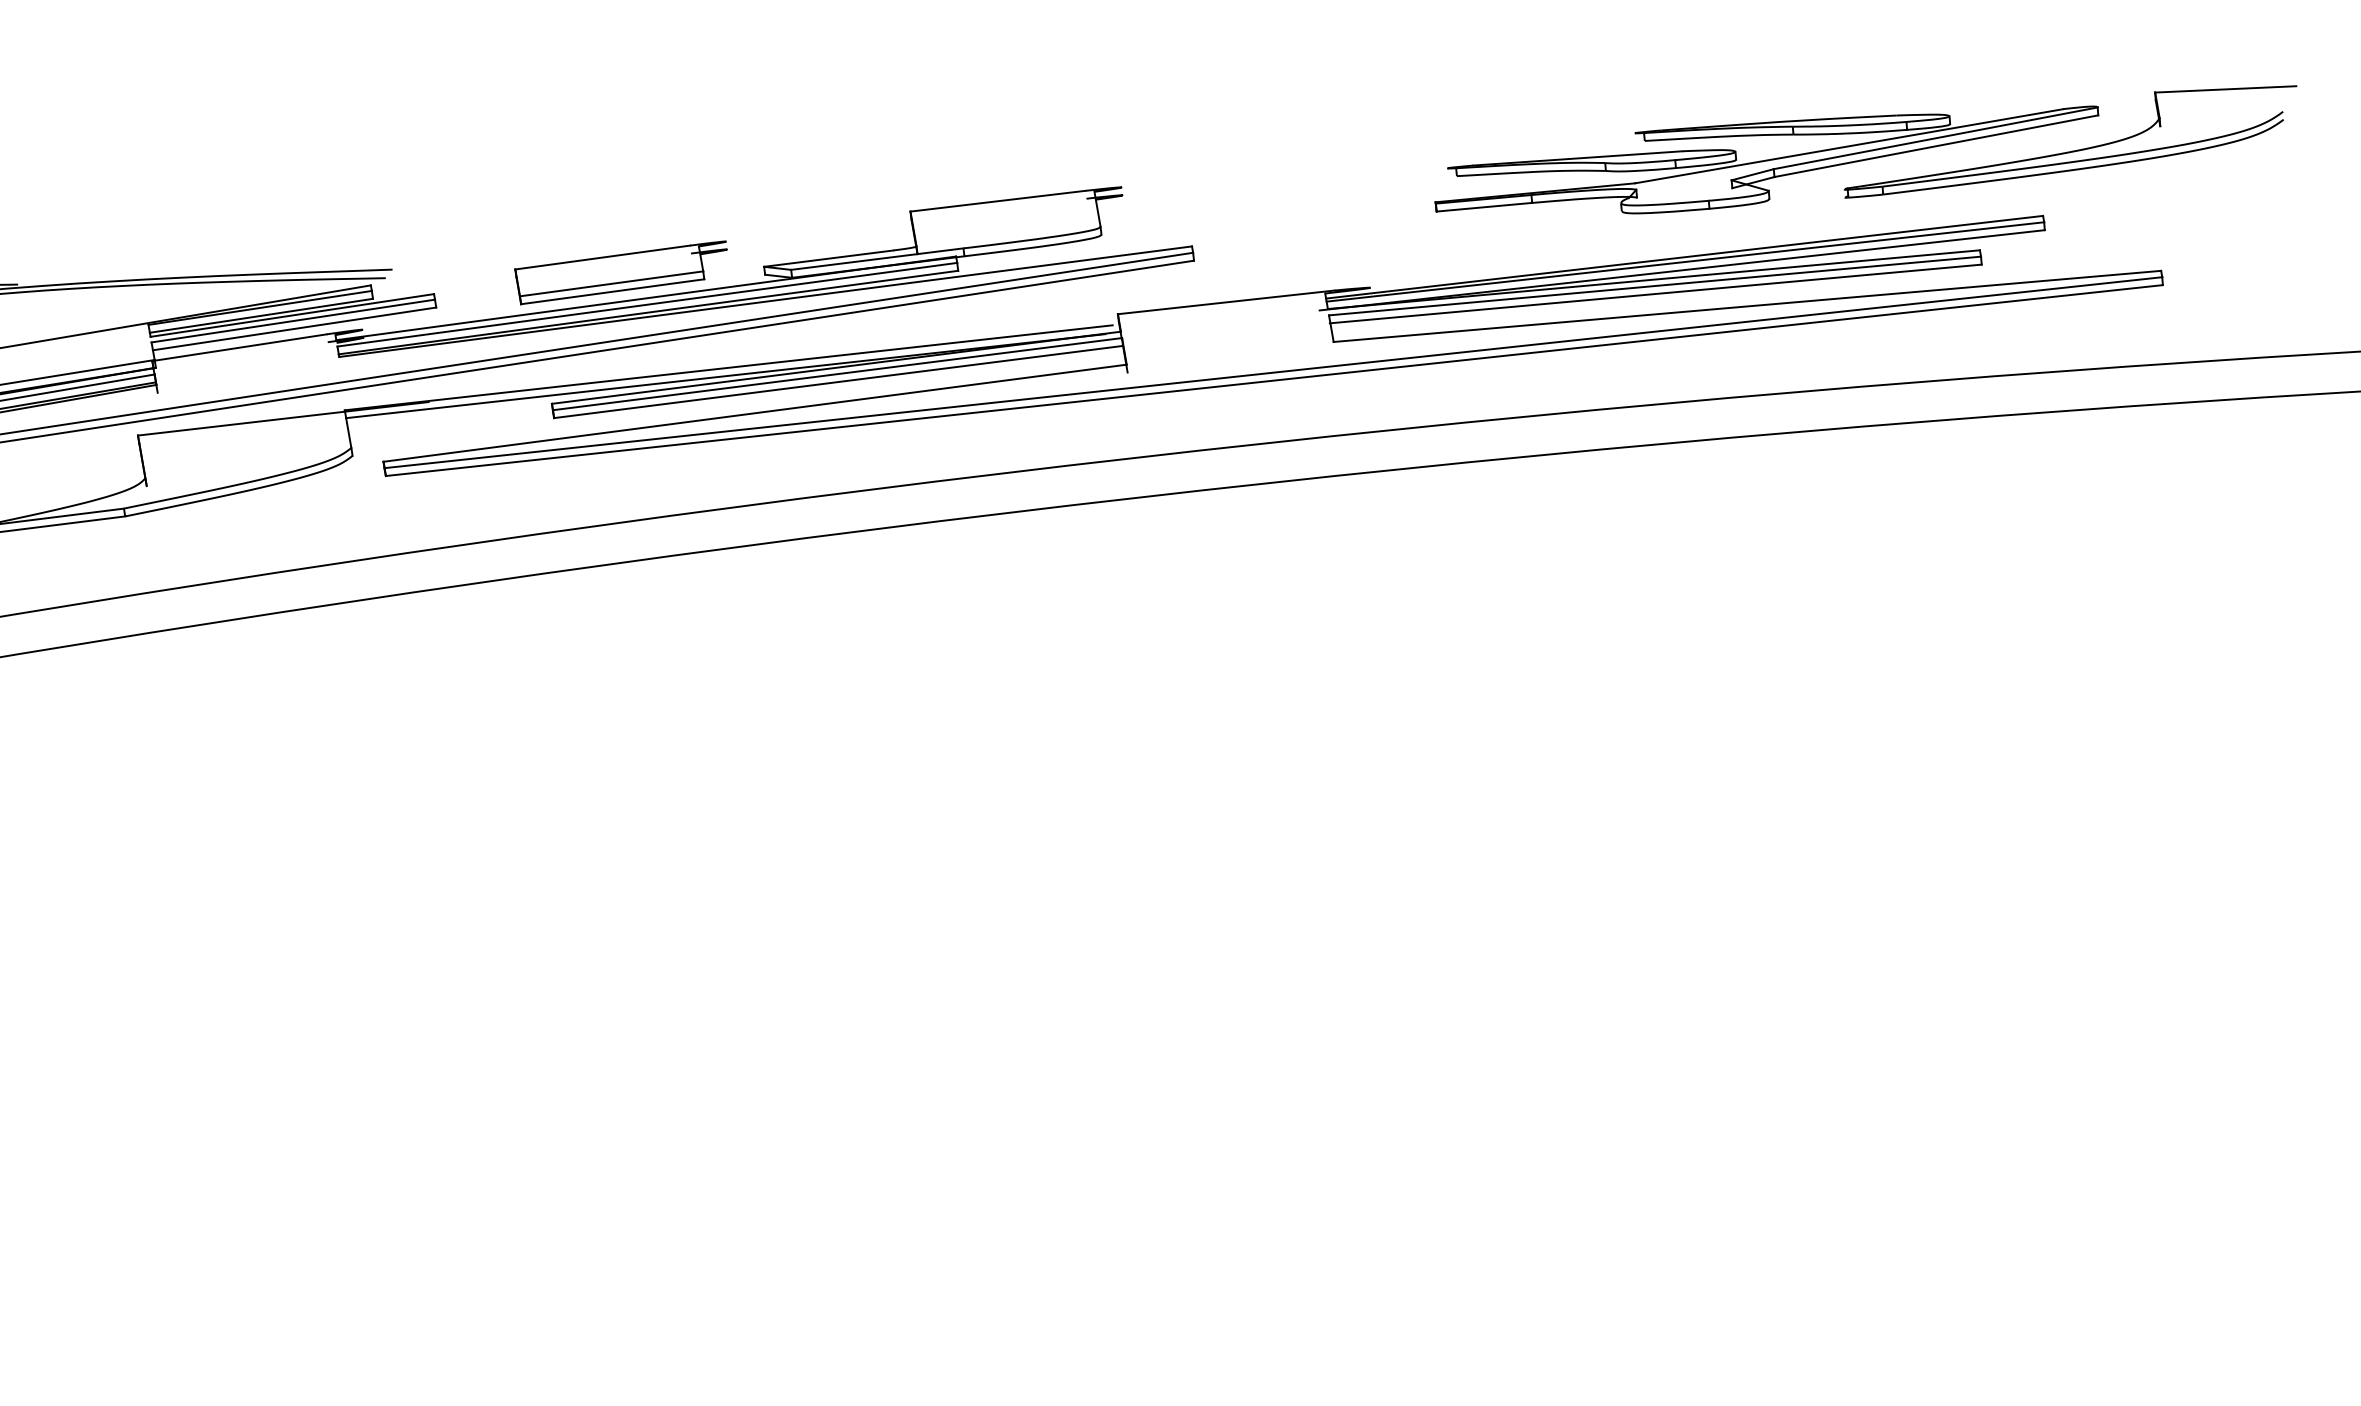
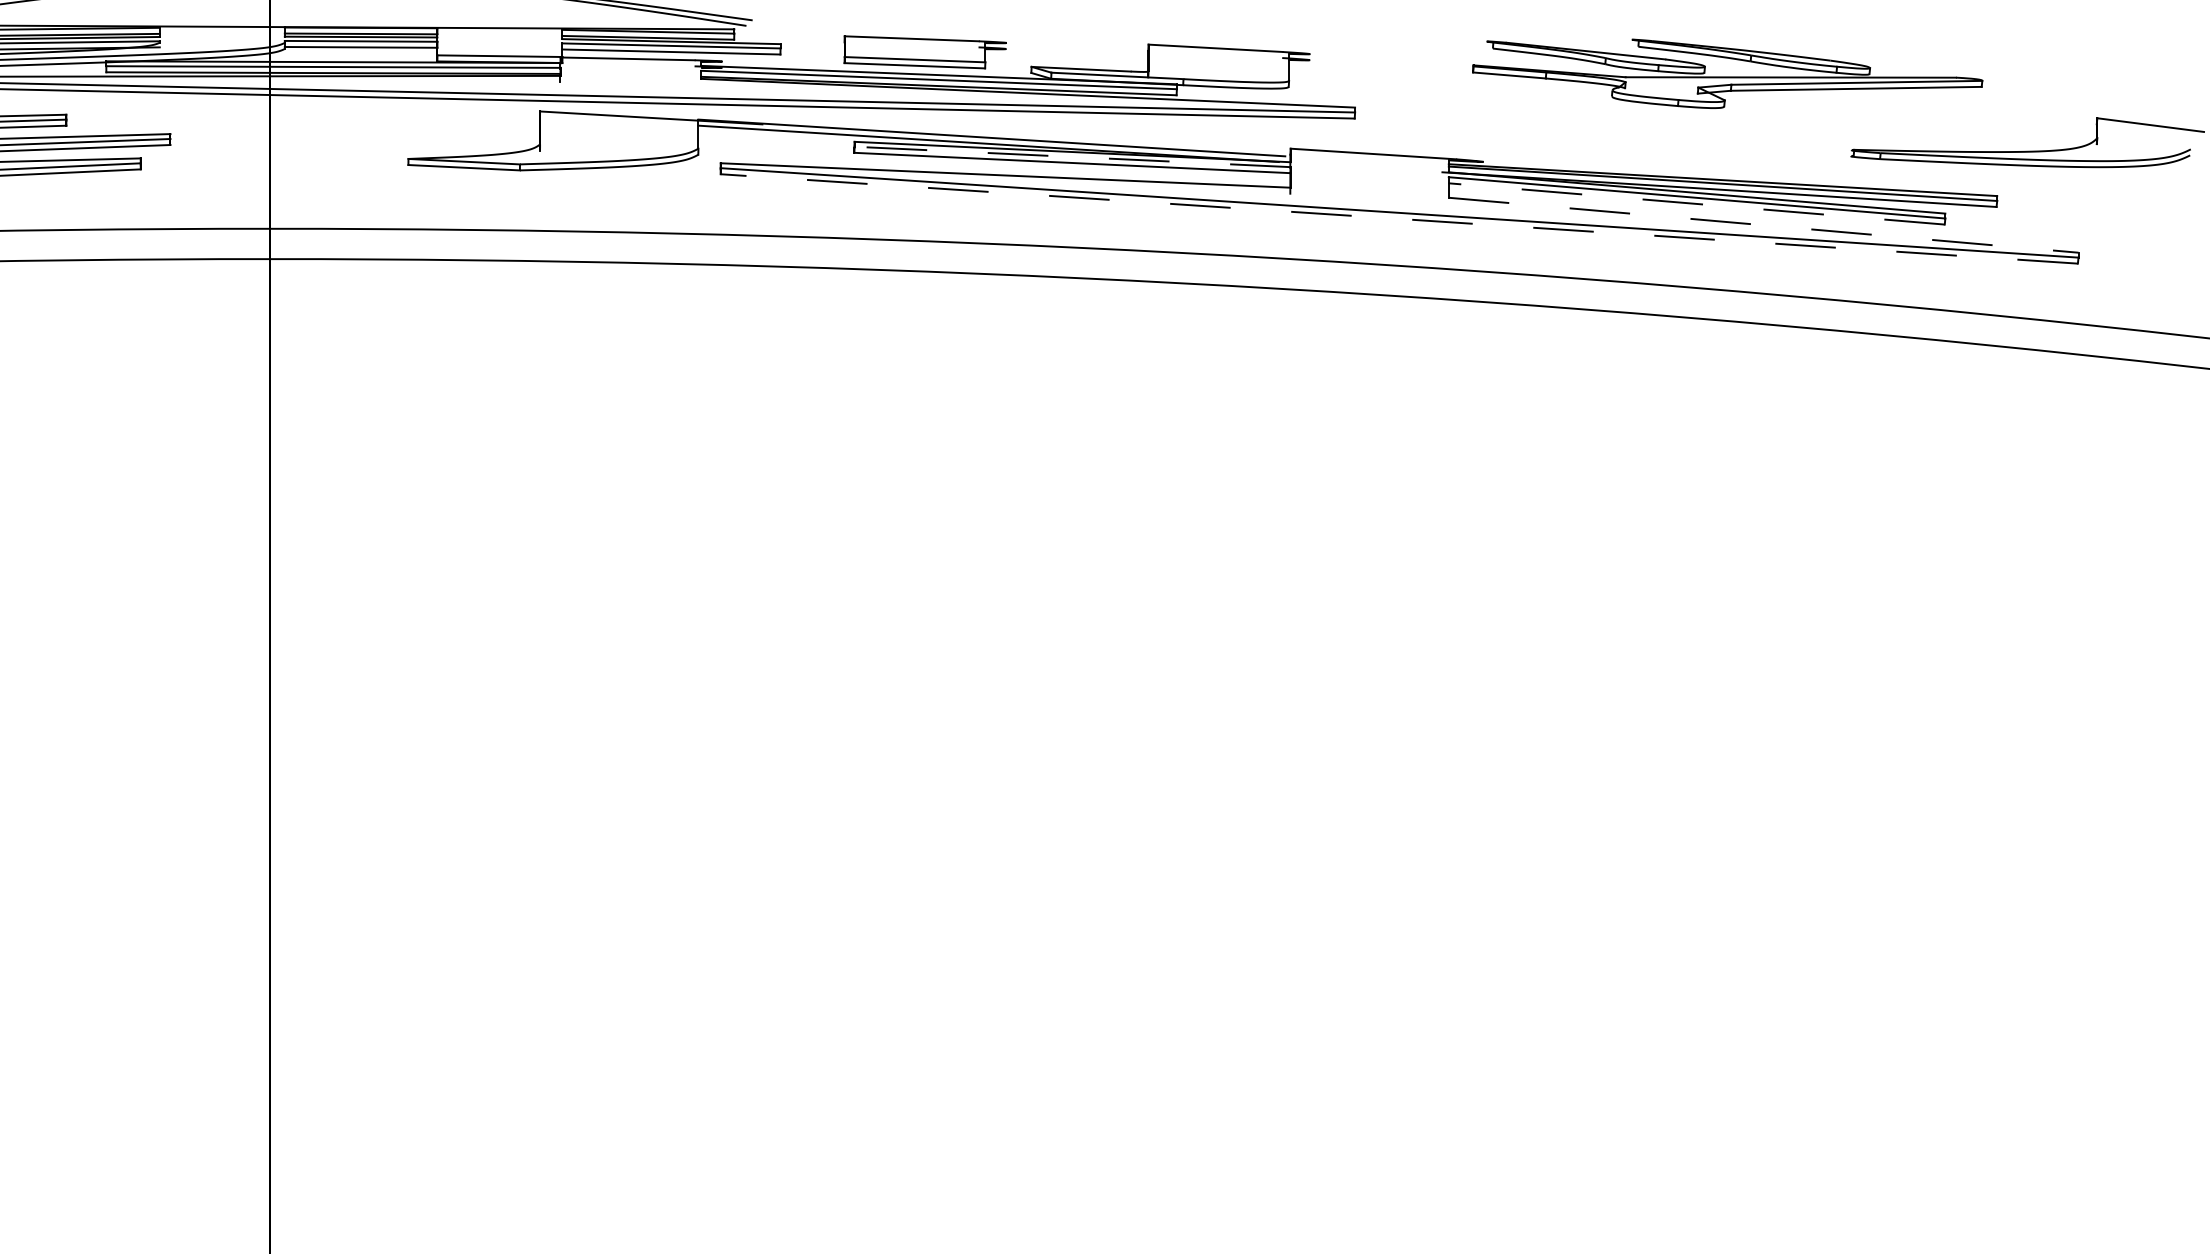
part: (1766, 155) -> (1727, 73), moved
line: (1655, 293) -> (1696, 203), solid -> dashed
line: (1748, 306) -> (1764, 225), solid -> dashed
line: (837, 373) -> (1072, 156), solid -> dashed
line: (1273, 380) -> (1398, 218), solid -> dashed

